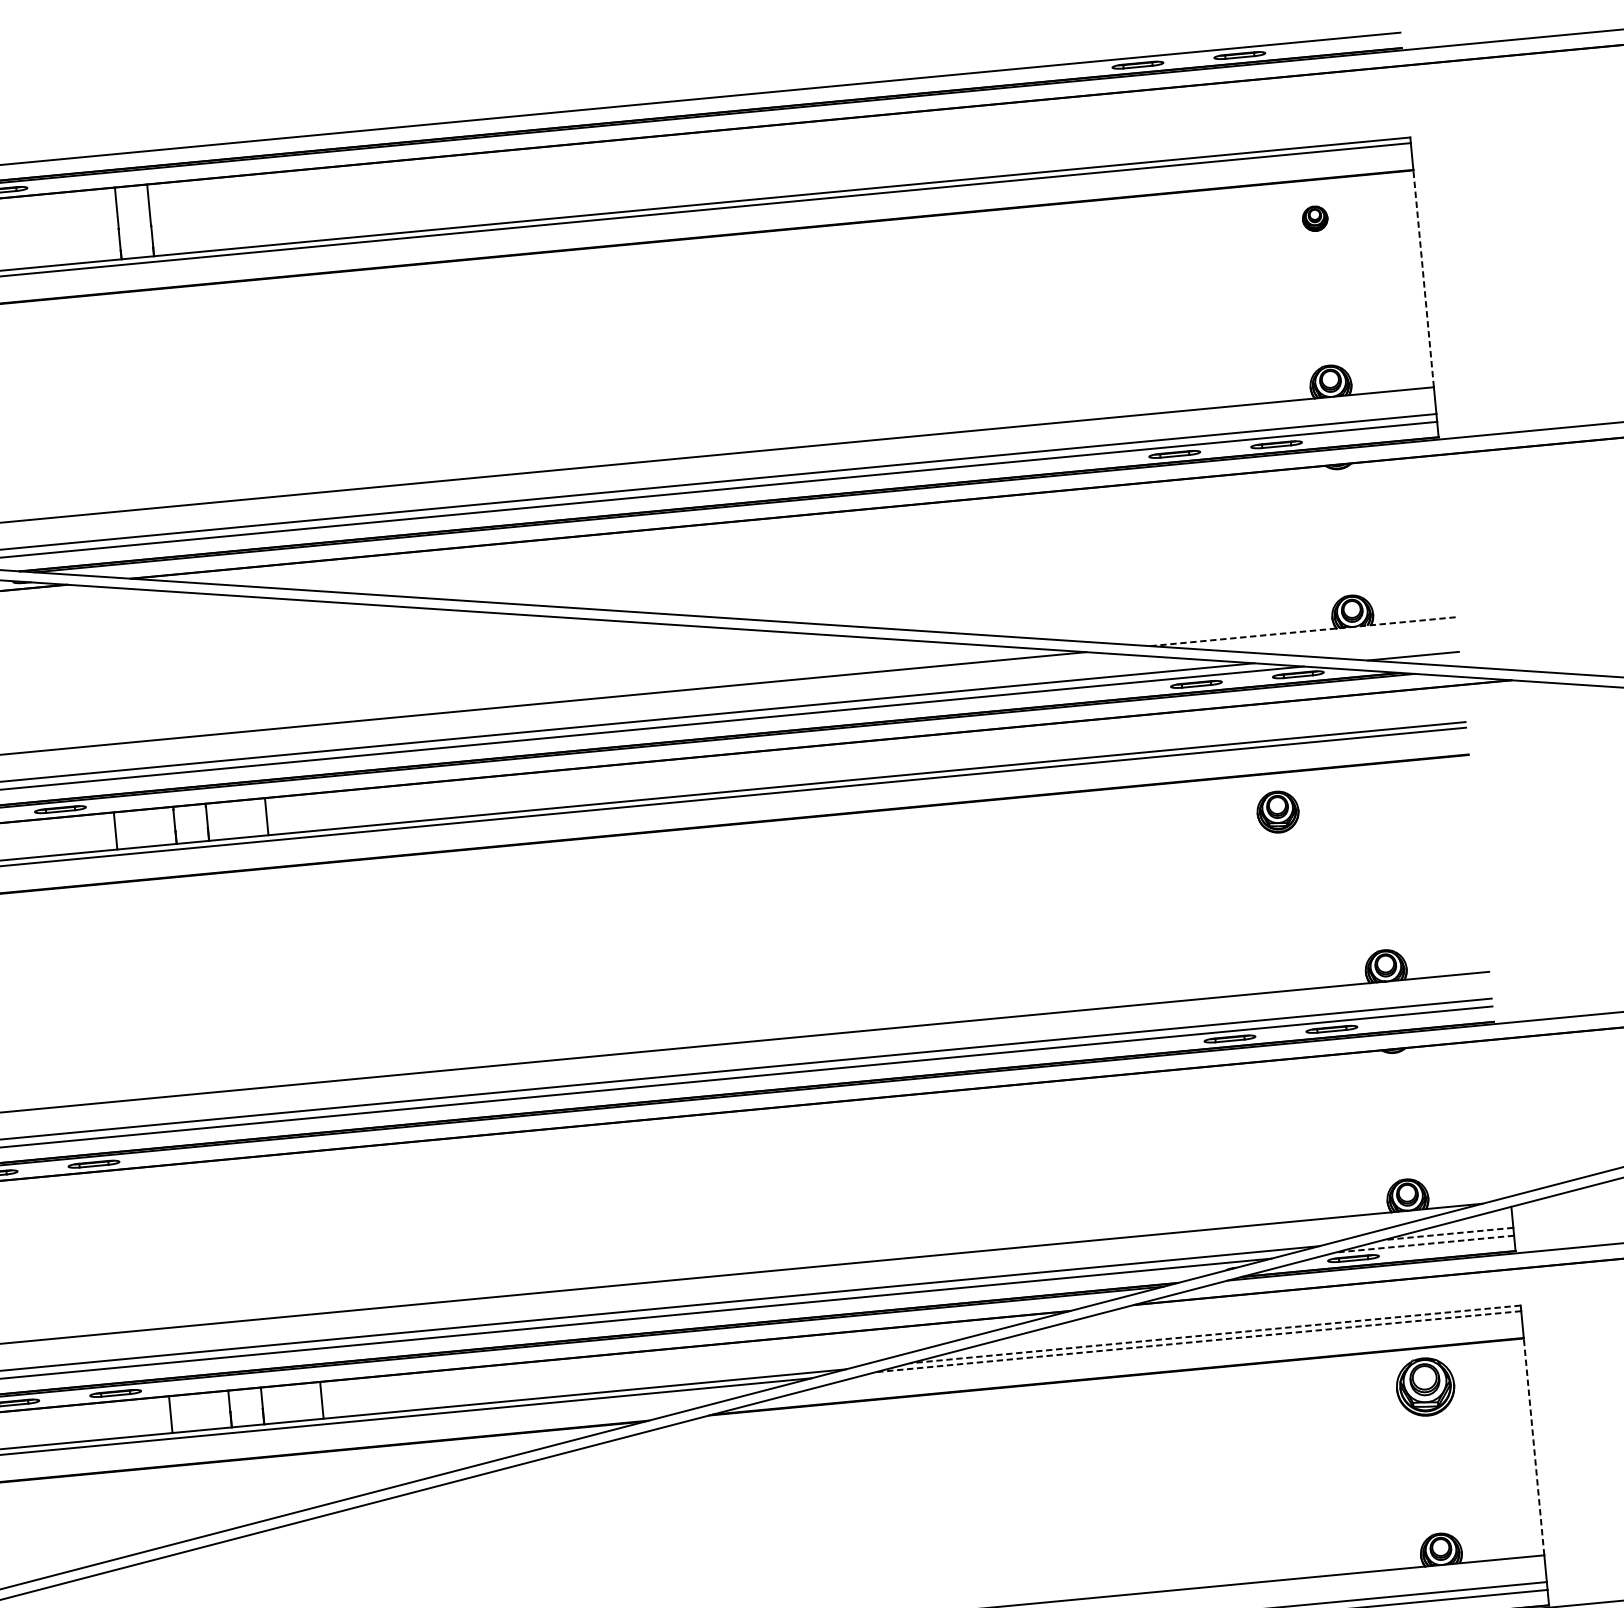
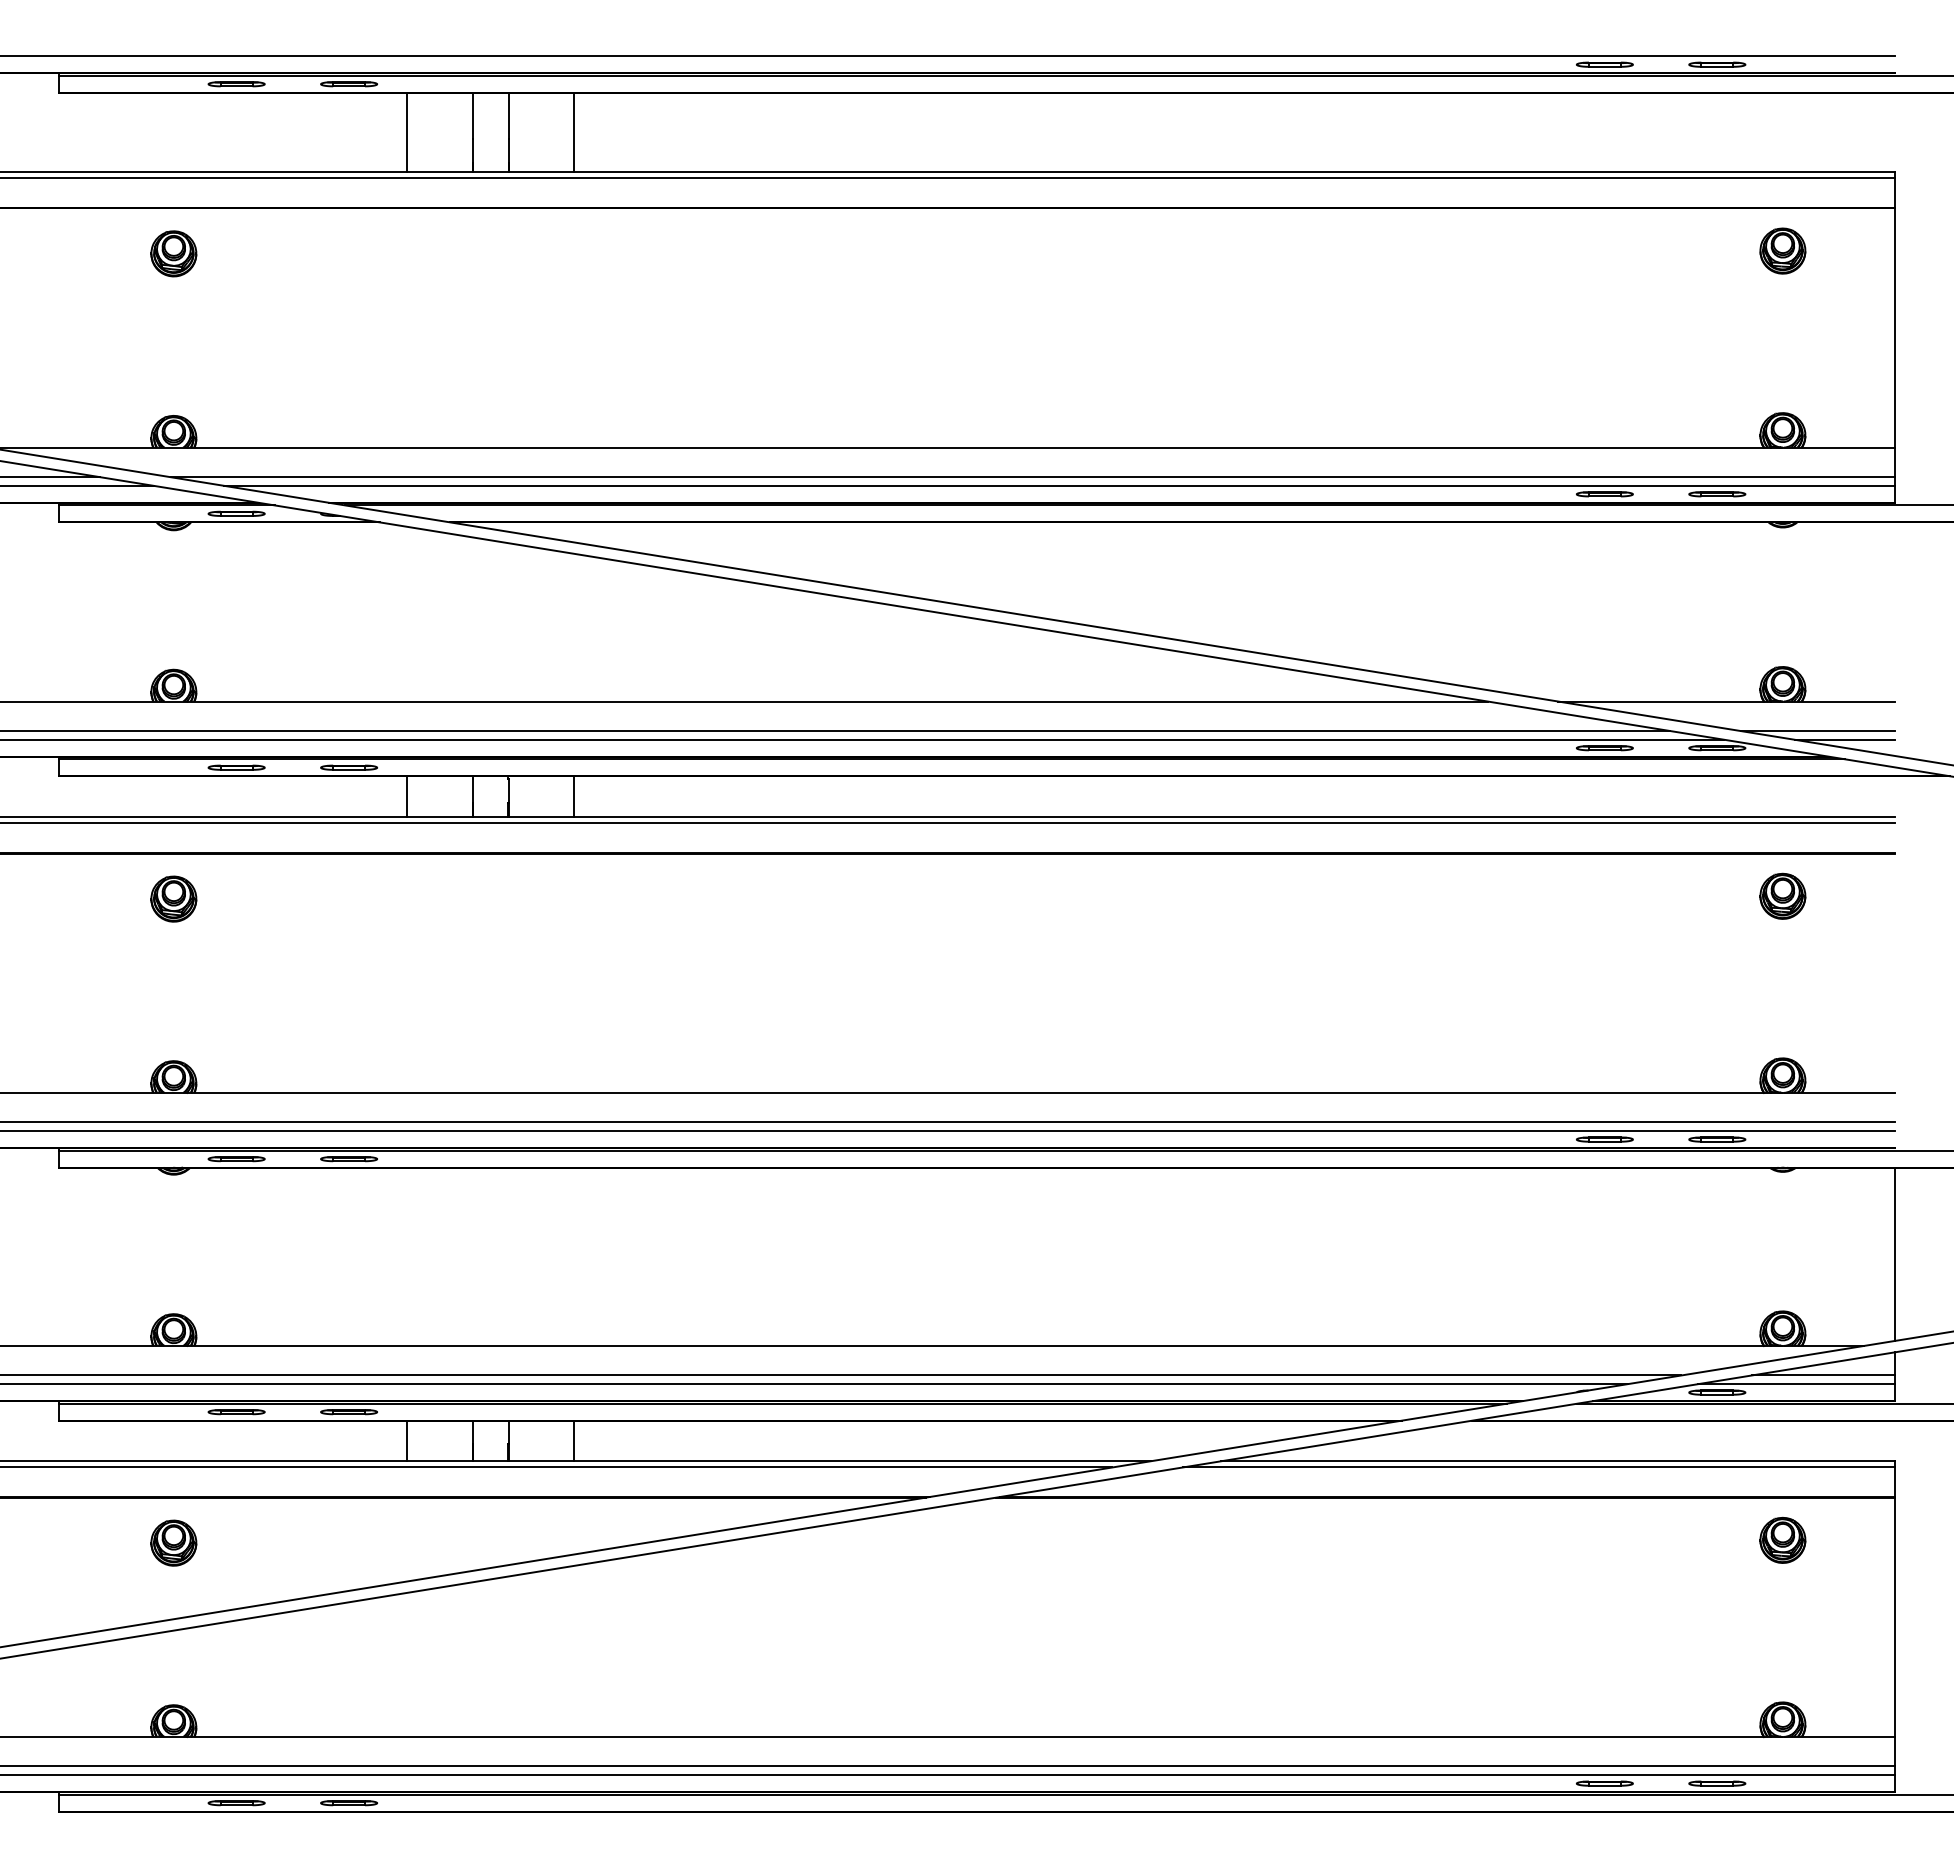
line: (210, 213) -> (574, 131), added
part: (1314, 218) -> (1782, 250), size x1.67
line: (58, 228) -> (407, 131), added
line: (1423, 279) -> (1895, 328), dashed -> solid
line: (1302, 631) -> (1726, 701), dashed -> solid
line: (1387, 651) -> (1817, 731), added
part: (1277, 811) -> (1782, 895), moved
line: (1503, 1117) -> (1895, 1253), added
line: (1448, 1234) -> (1823, 1375), dashed -> solid
line: (1424, 1244) -> (1796, 1384), dashed -> solid
line: (1214, 1334) -> (1557, 1461), dashed -> solid
line: (1197, 1341) -> (1538, 1467), dashed -> solid
part: (1425, 1386) -> (1782, 1539), size x0.71
line: (1534, 1447) -> (1895, 1617), dashed -> solid

